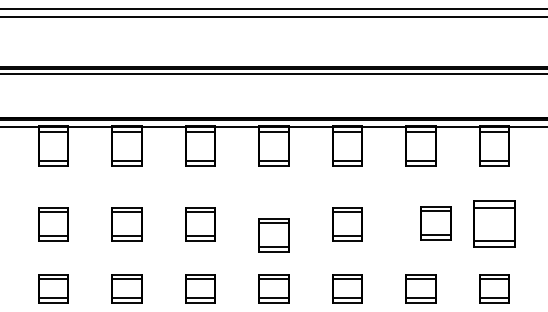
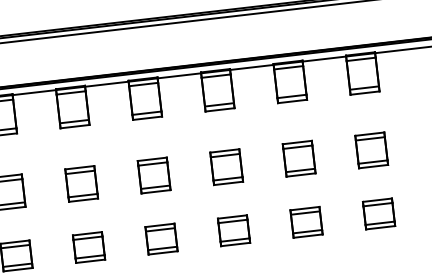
part: (435, 223) -> (298, 159), moved
part: (494, 224) -> (371, 150), size x0.71
part: (273, 235) -> (153, 176), moved

